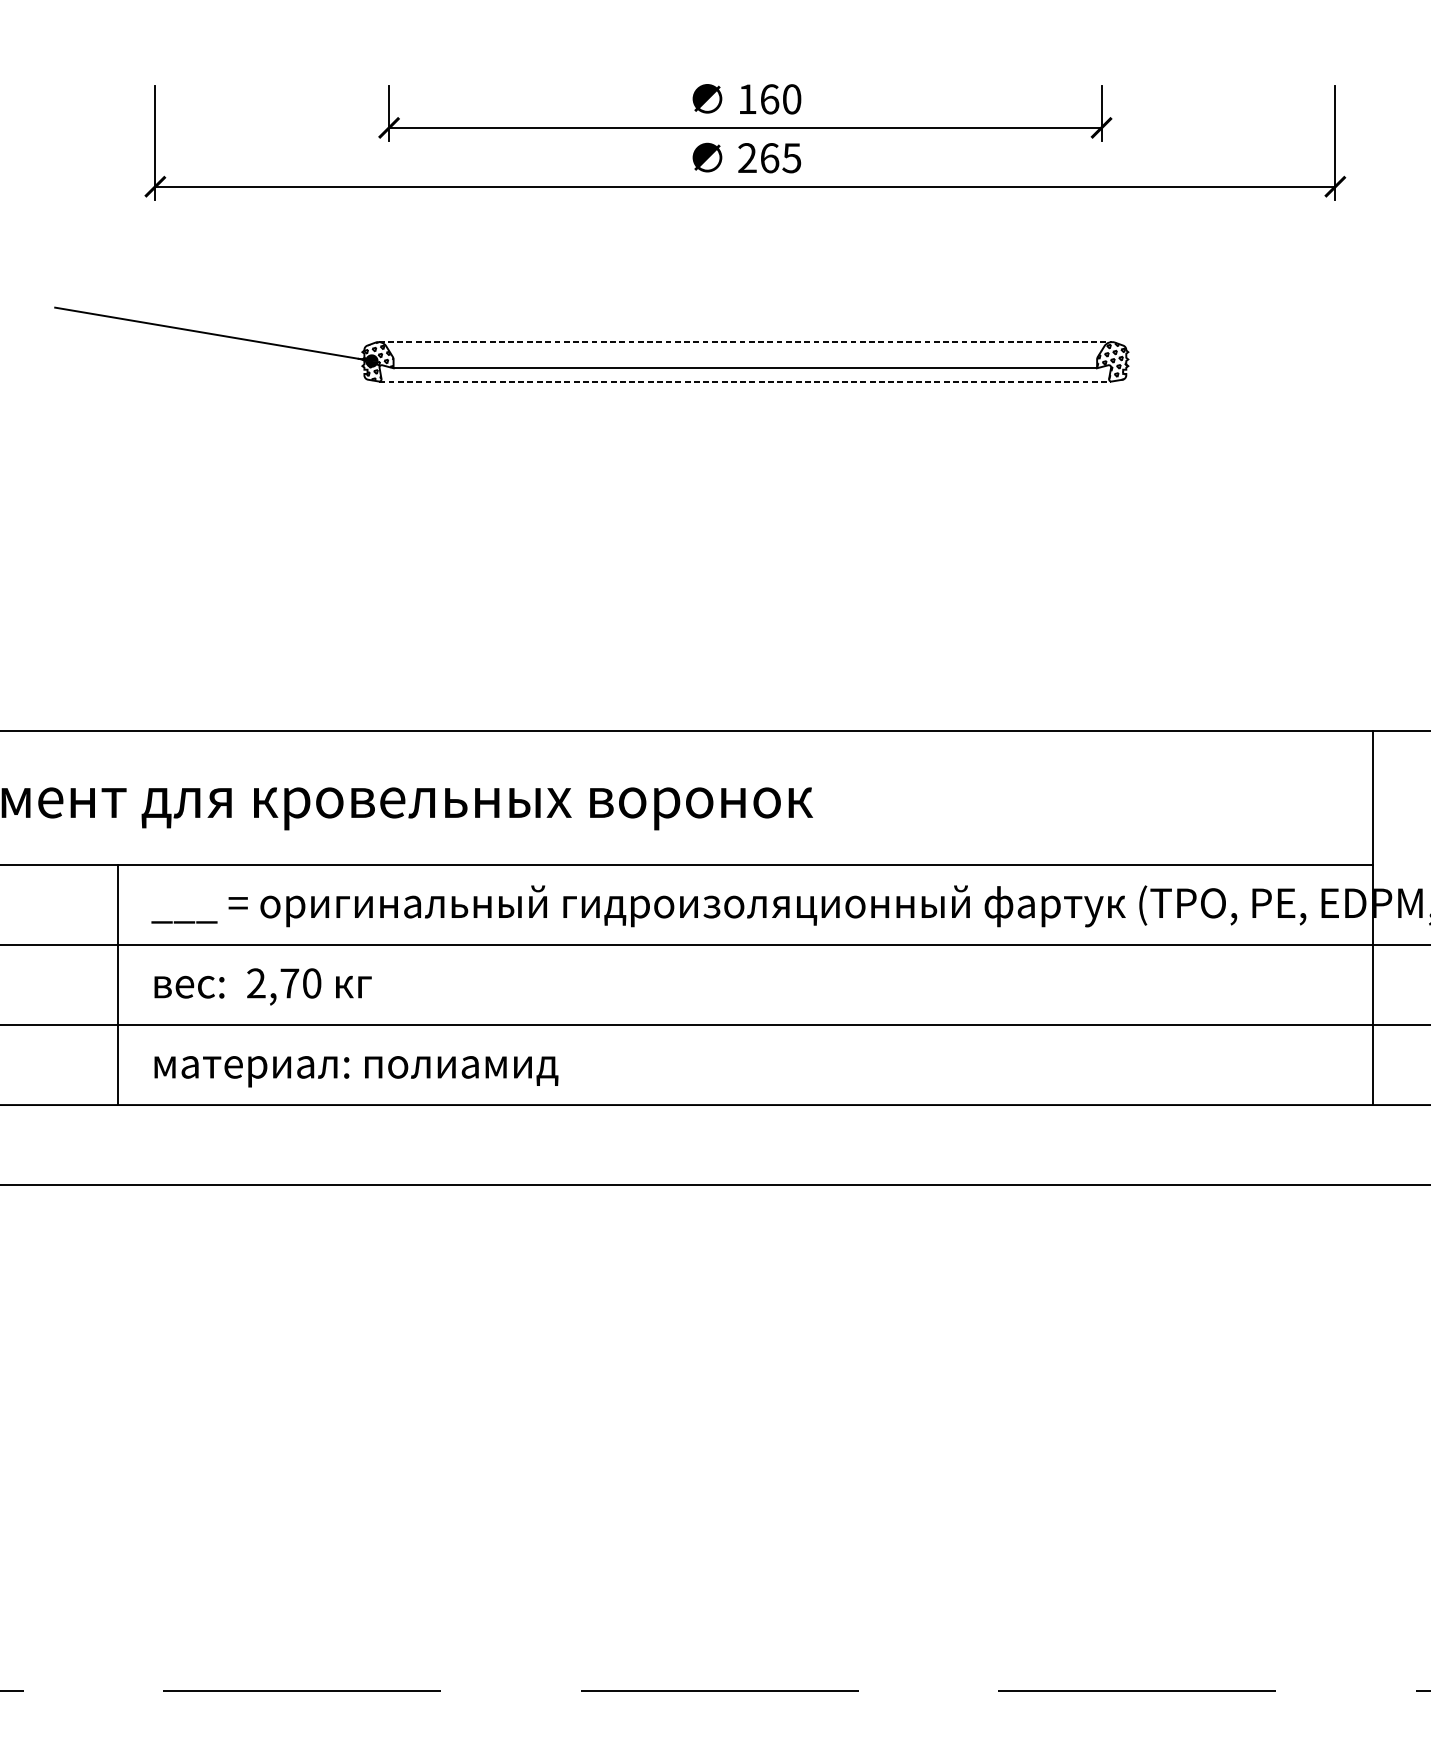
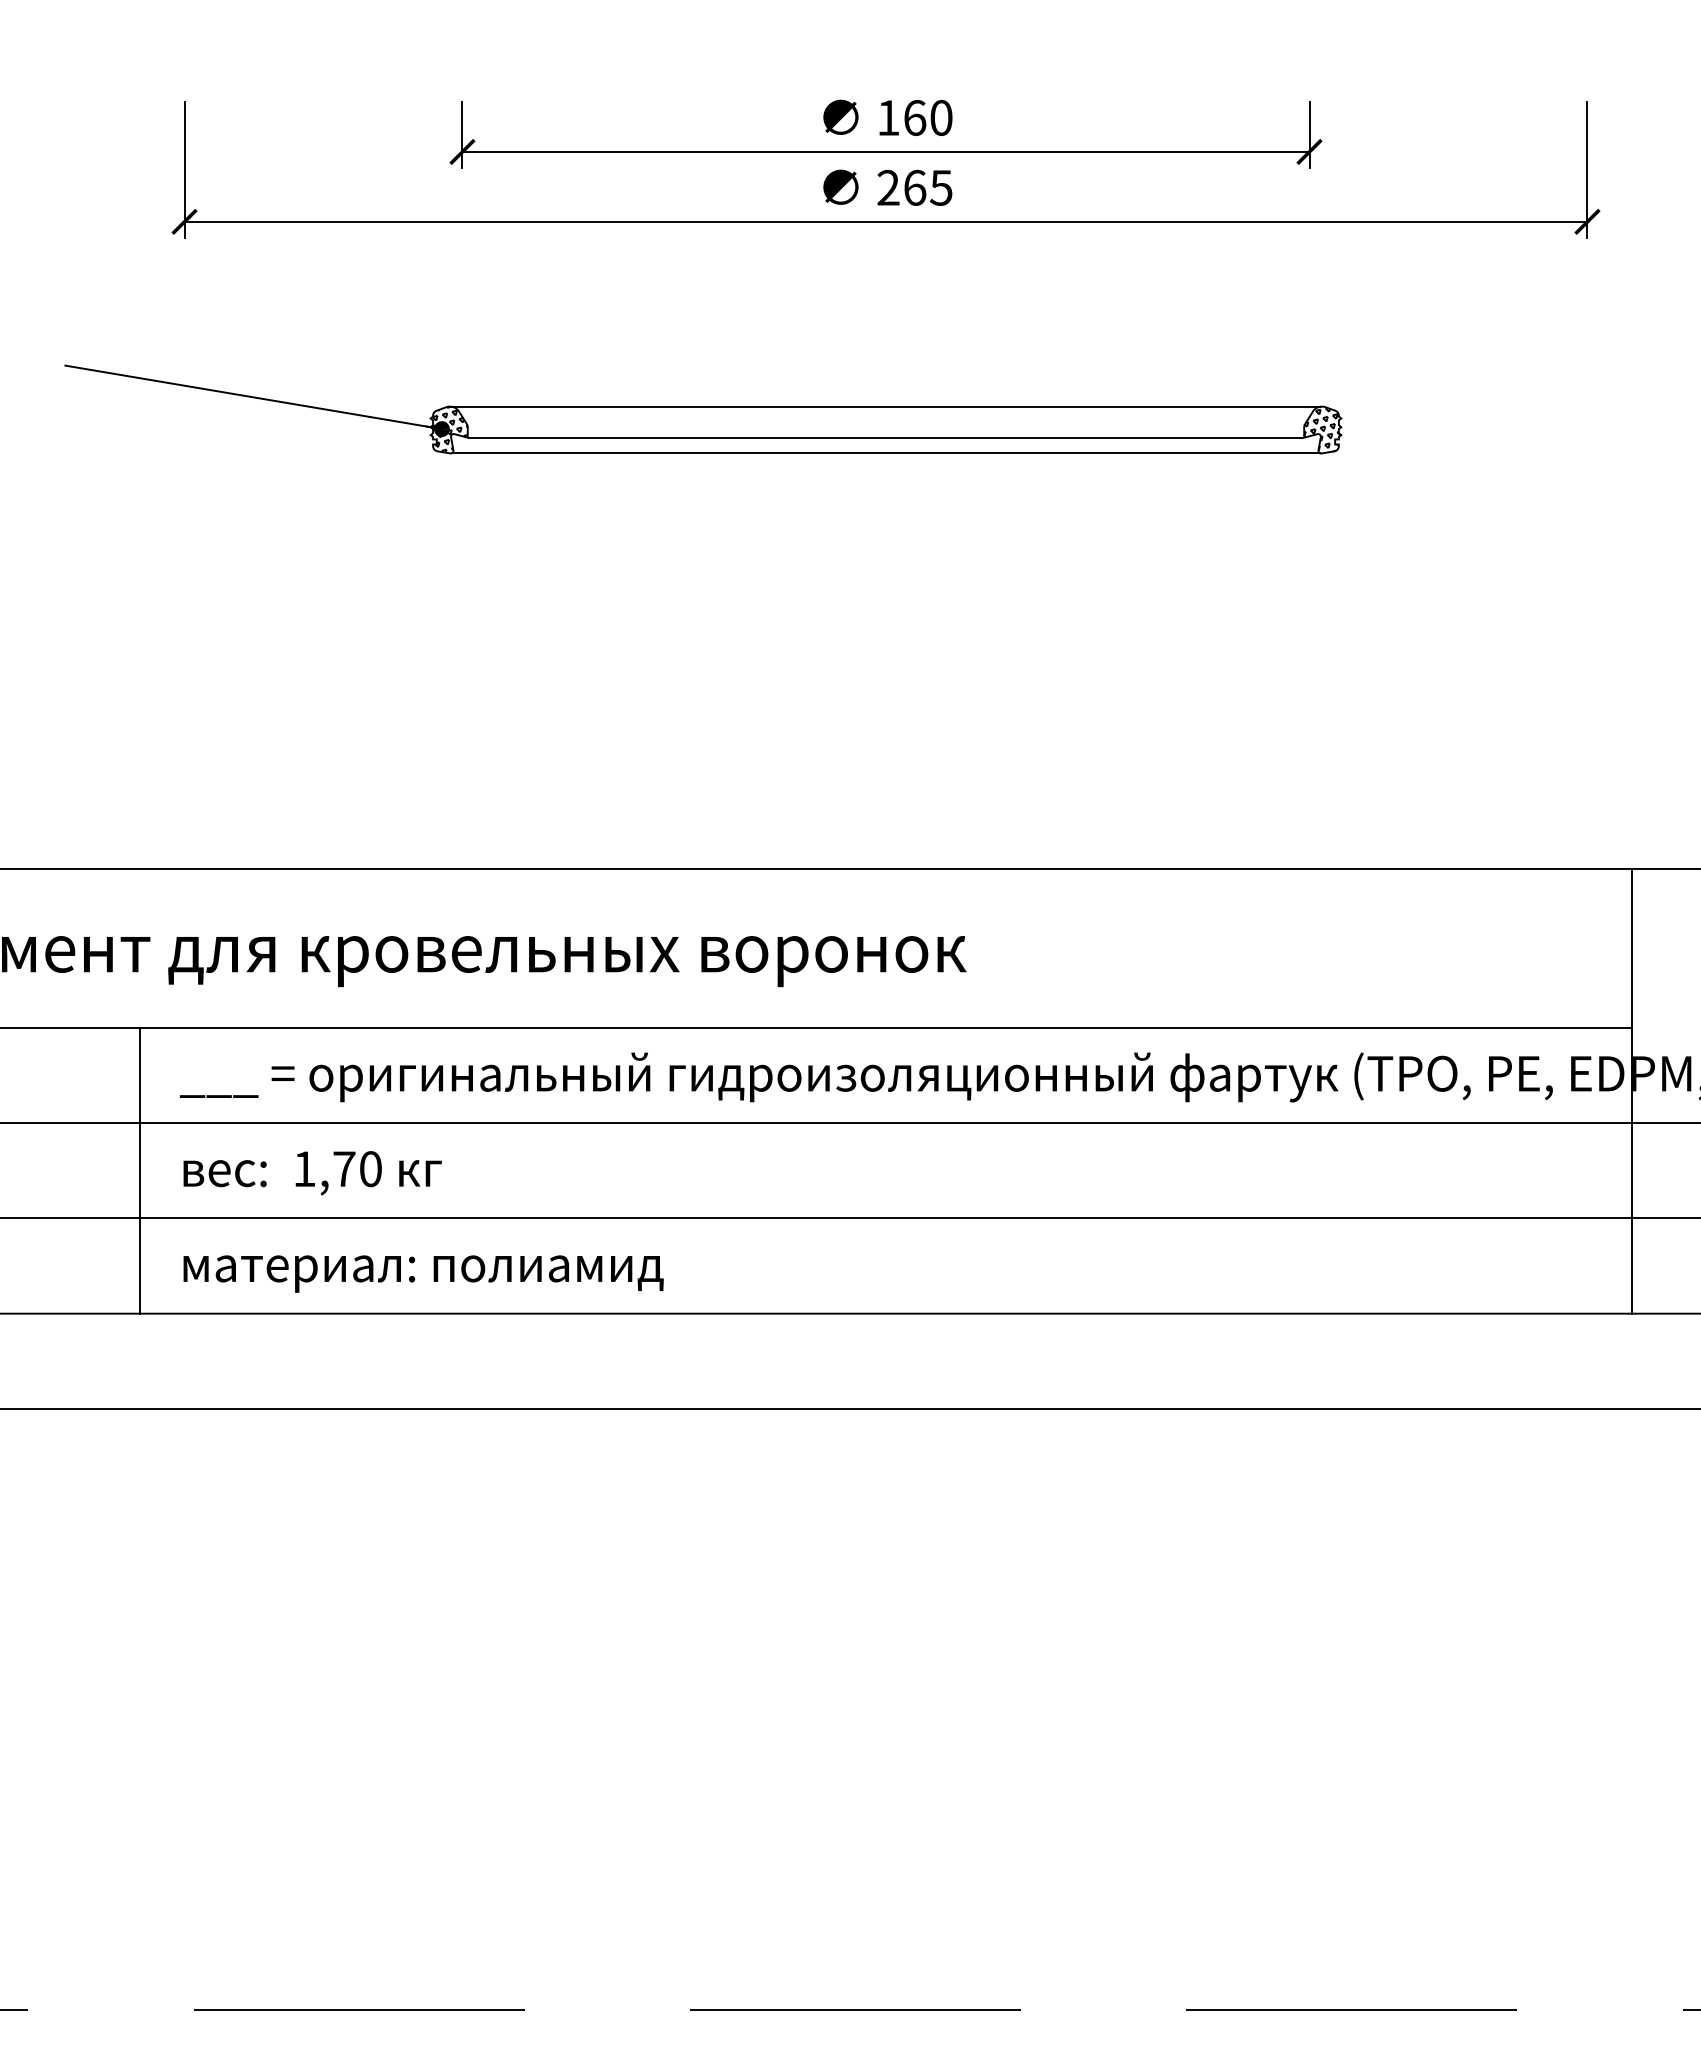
line: (744, 342) -> (885, 406), dashed -> solid
line: (745, 381) -> (886, 453), dashed -> solid
text: (256, 982) -> (304, 1168), 2,70 -> 1,70

